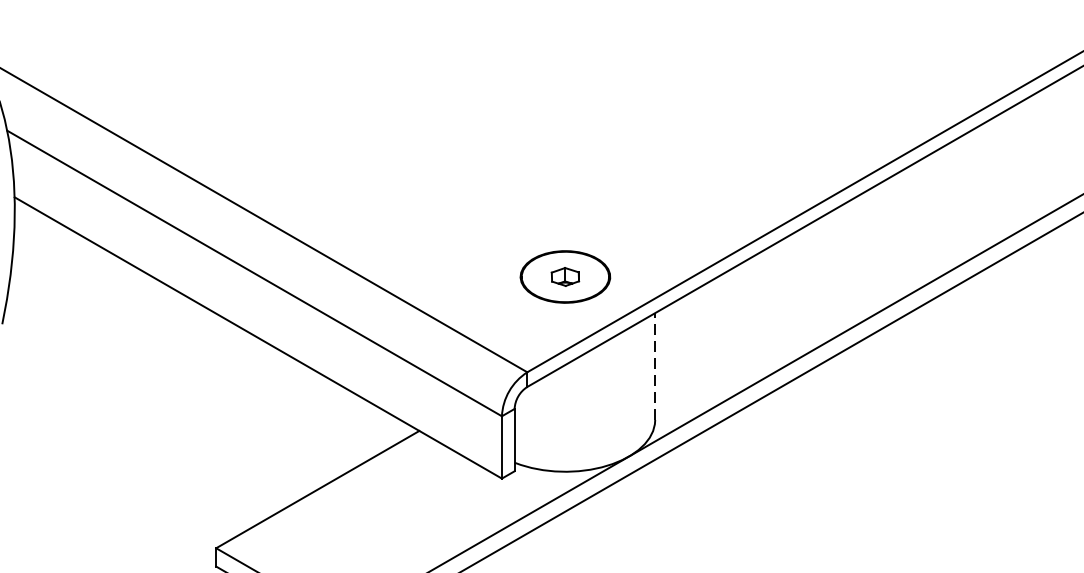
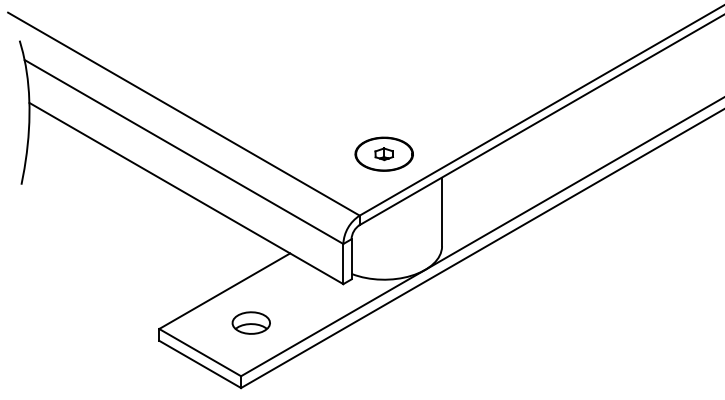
line: (655, 365) -> (442, 211), dashed -> solid
part: (357, 538) -> (250, 322), added

